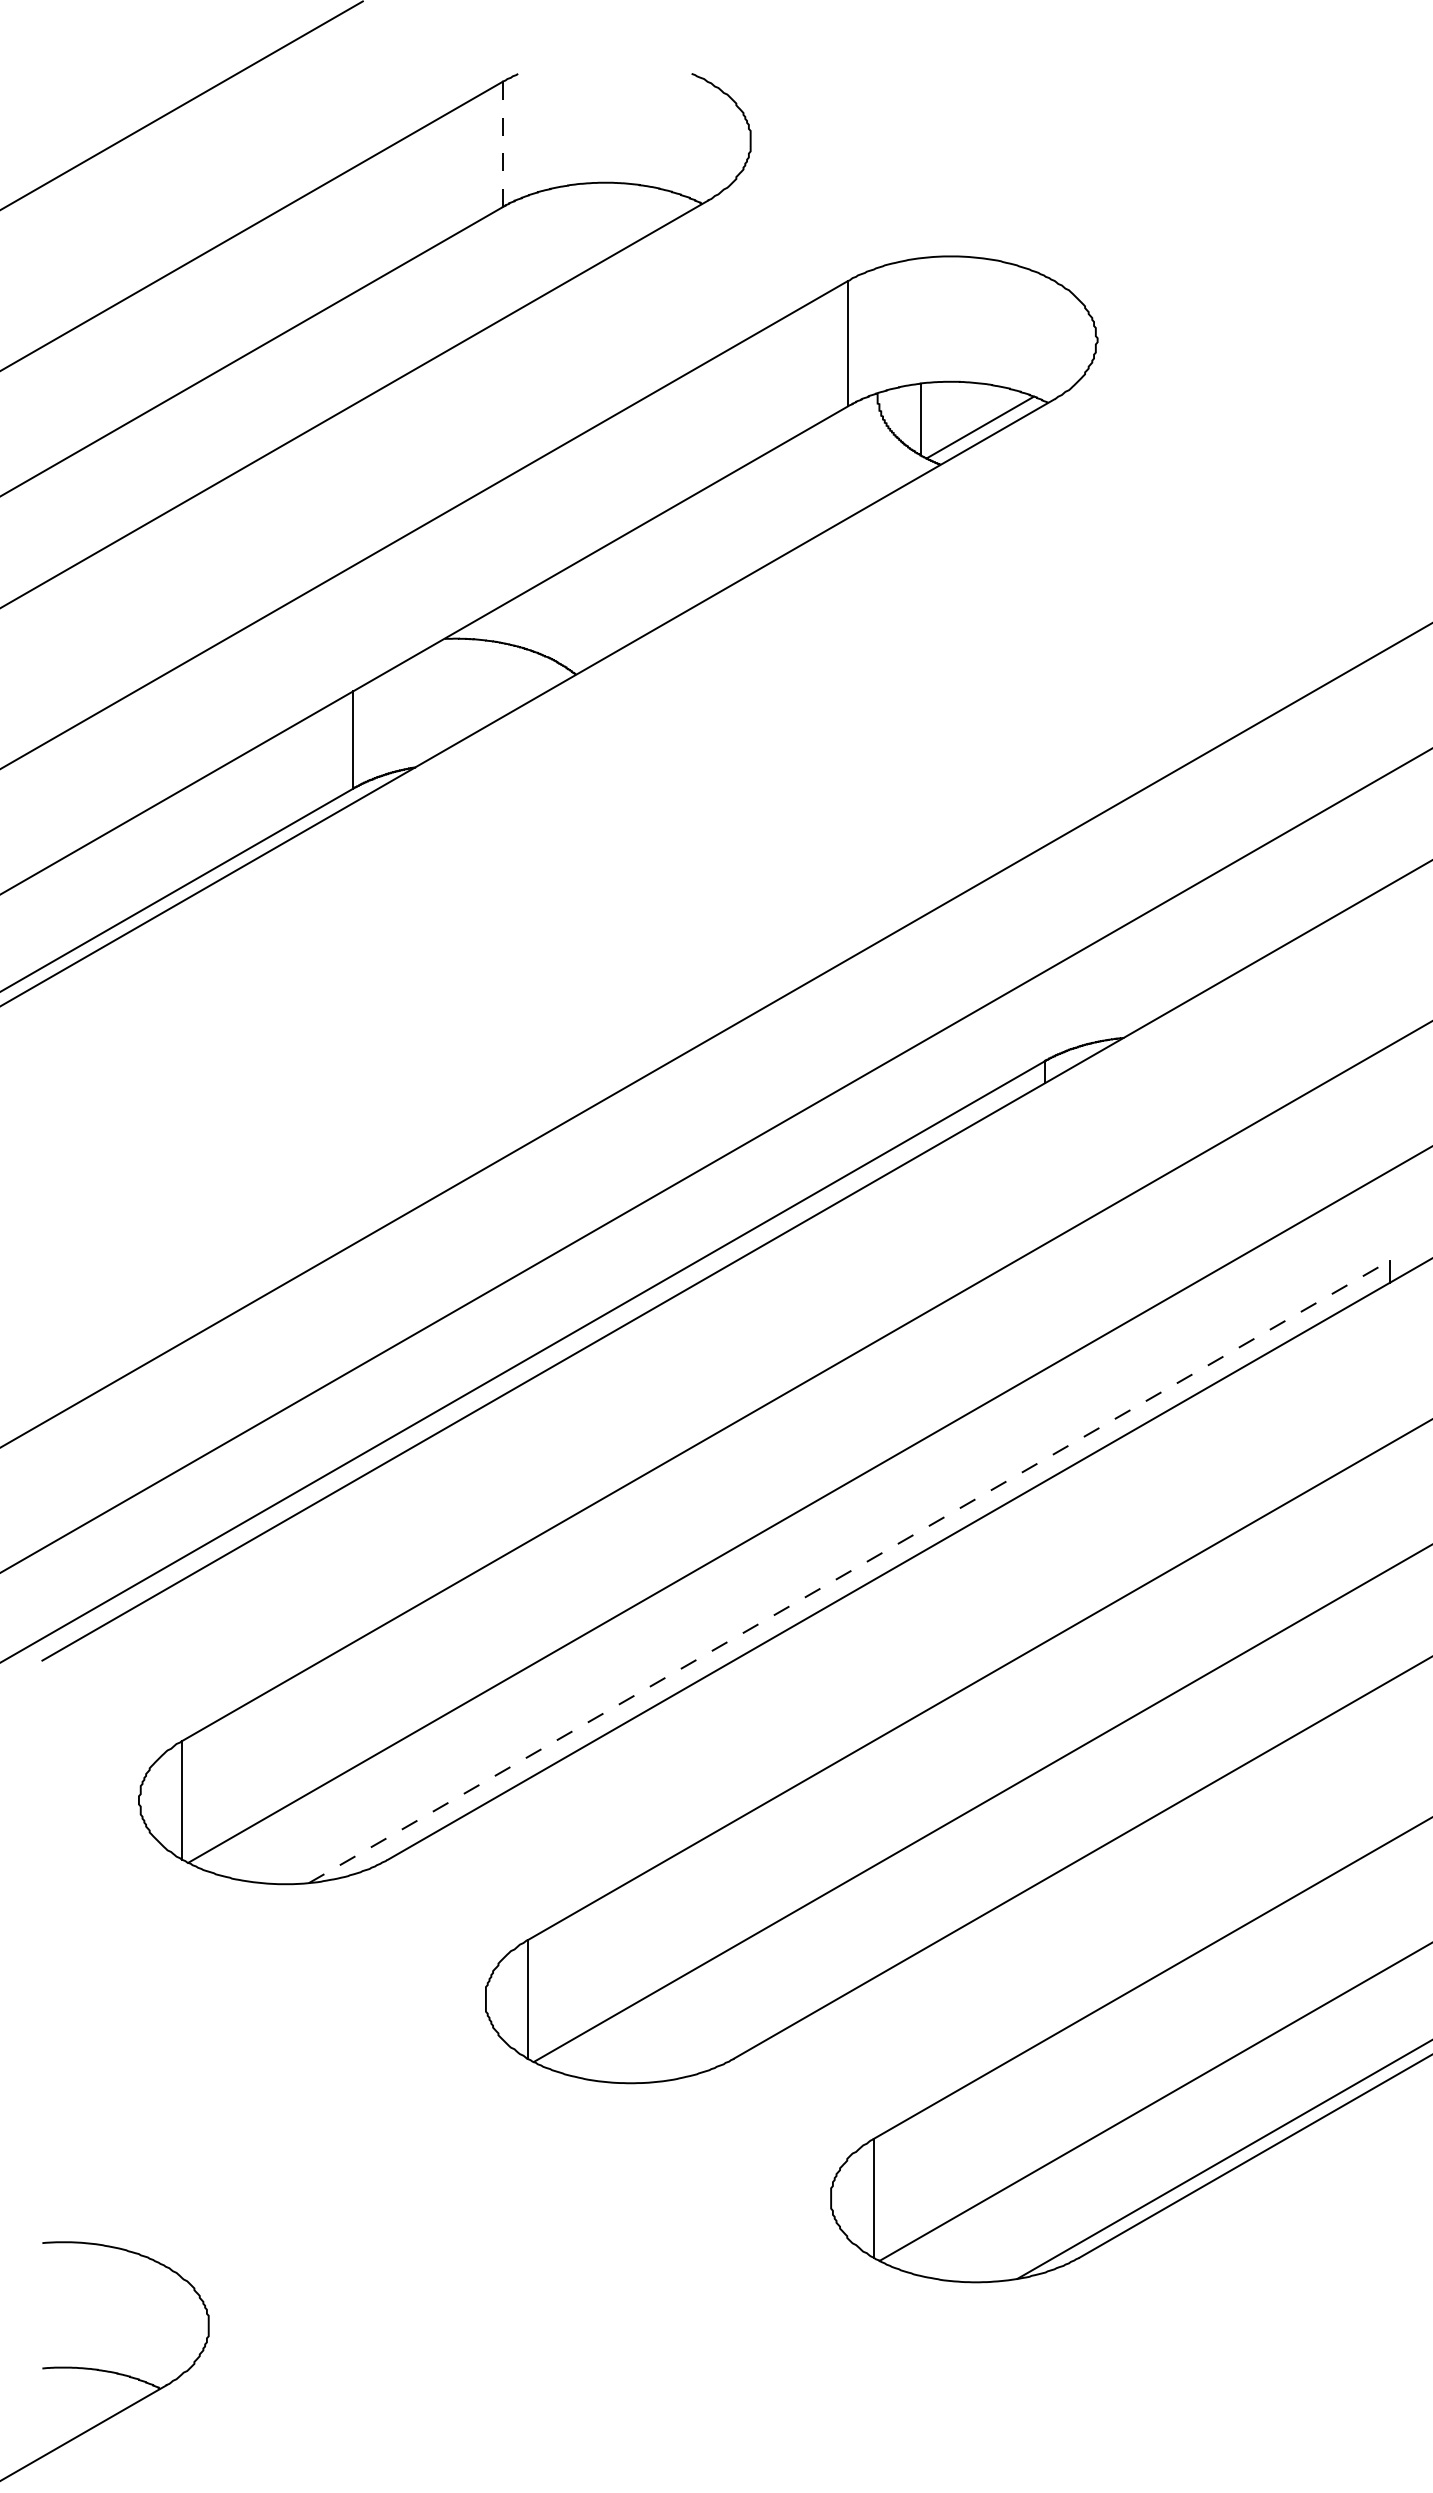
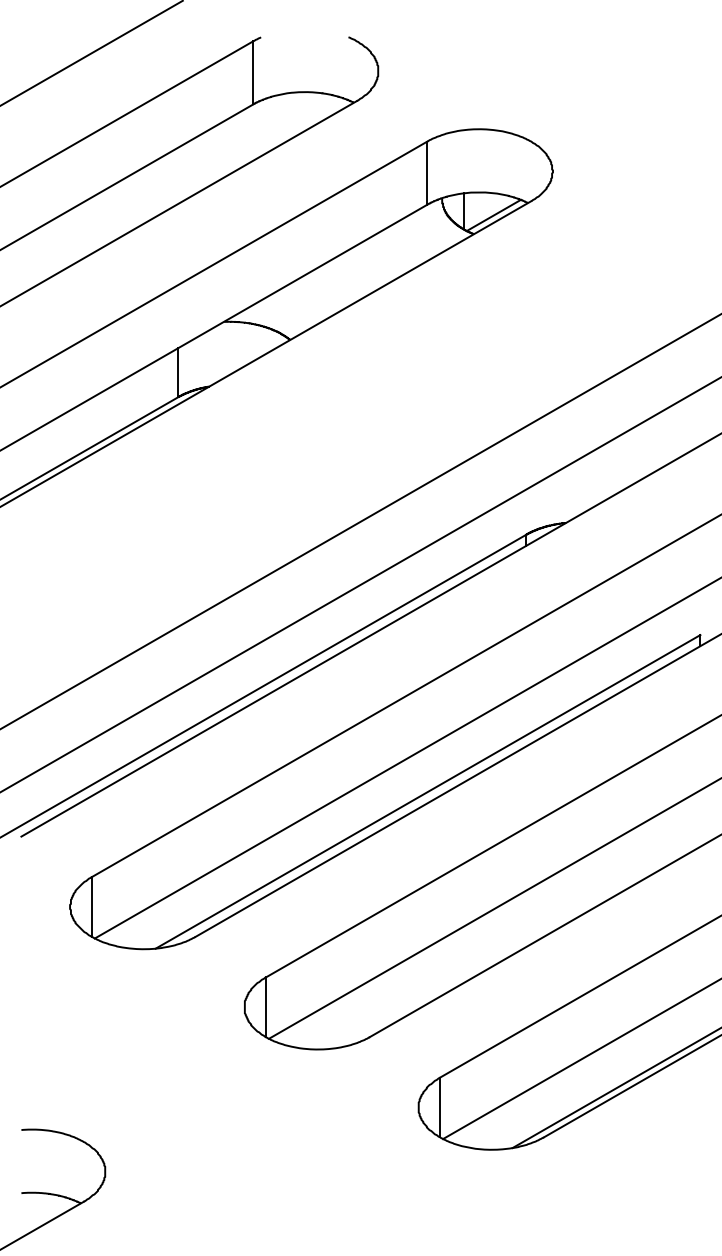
line: (503, 143) -> (253, 72), dashed -> solid
line: (850, 1571) -> (428, 791), dashed -> solid

